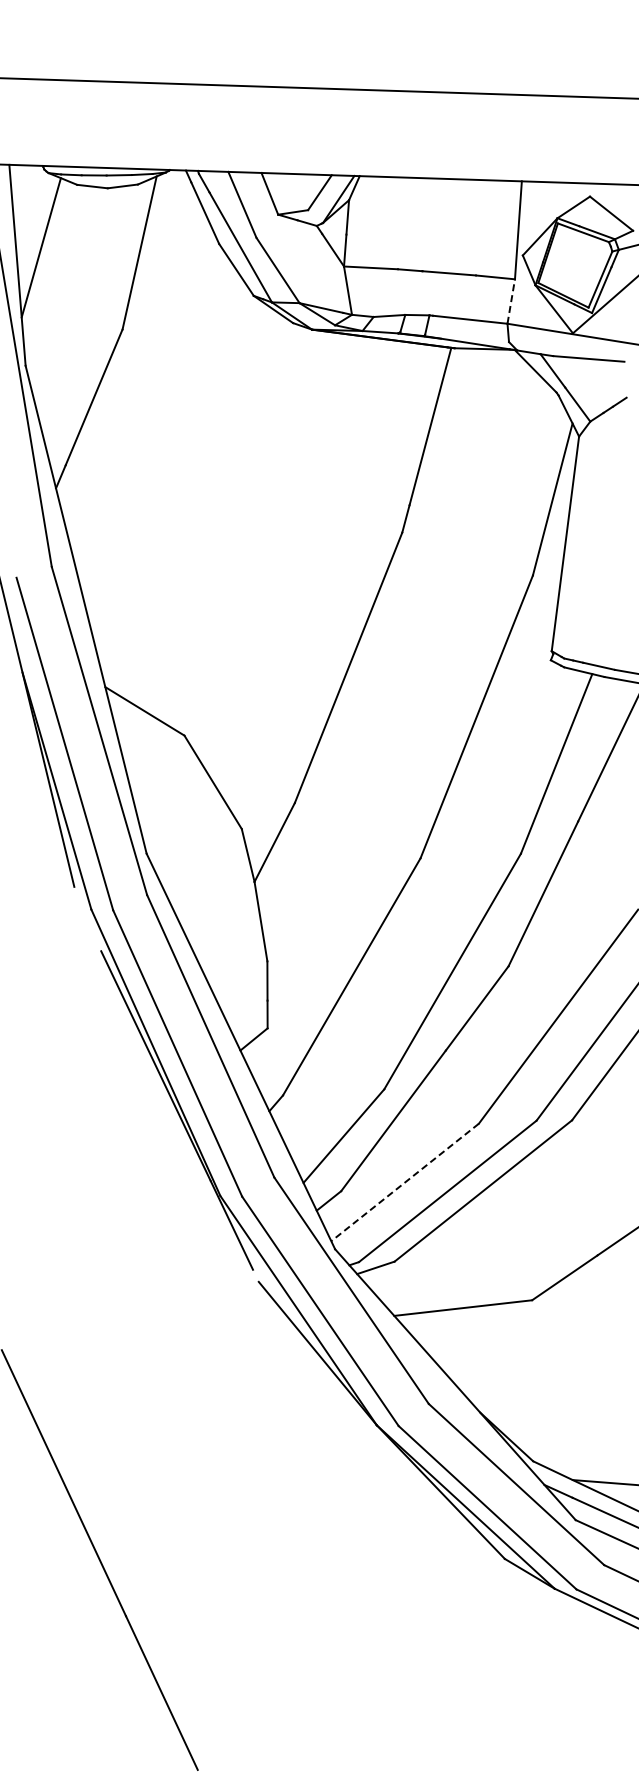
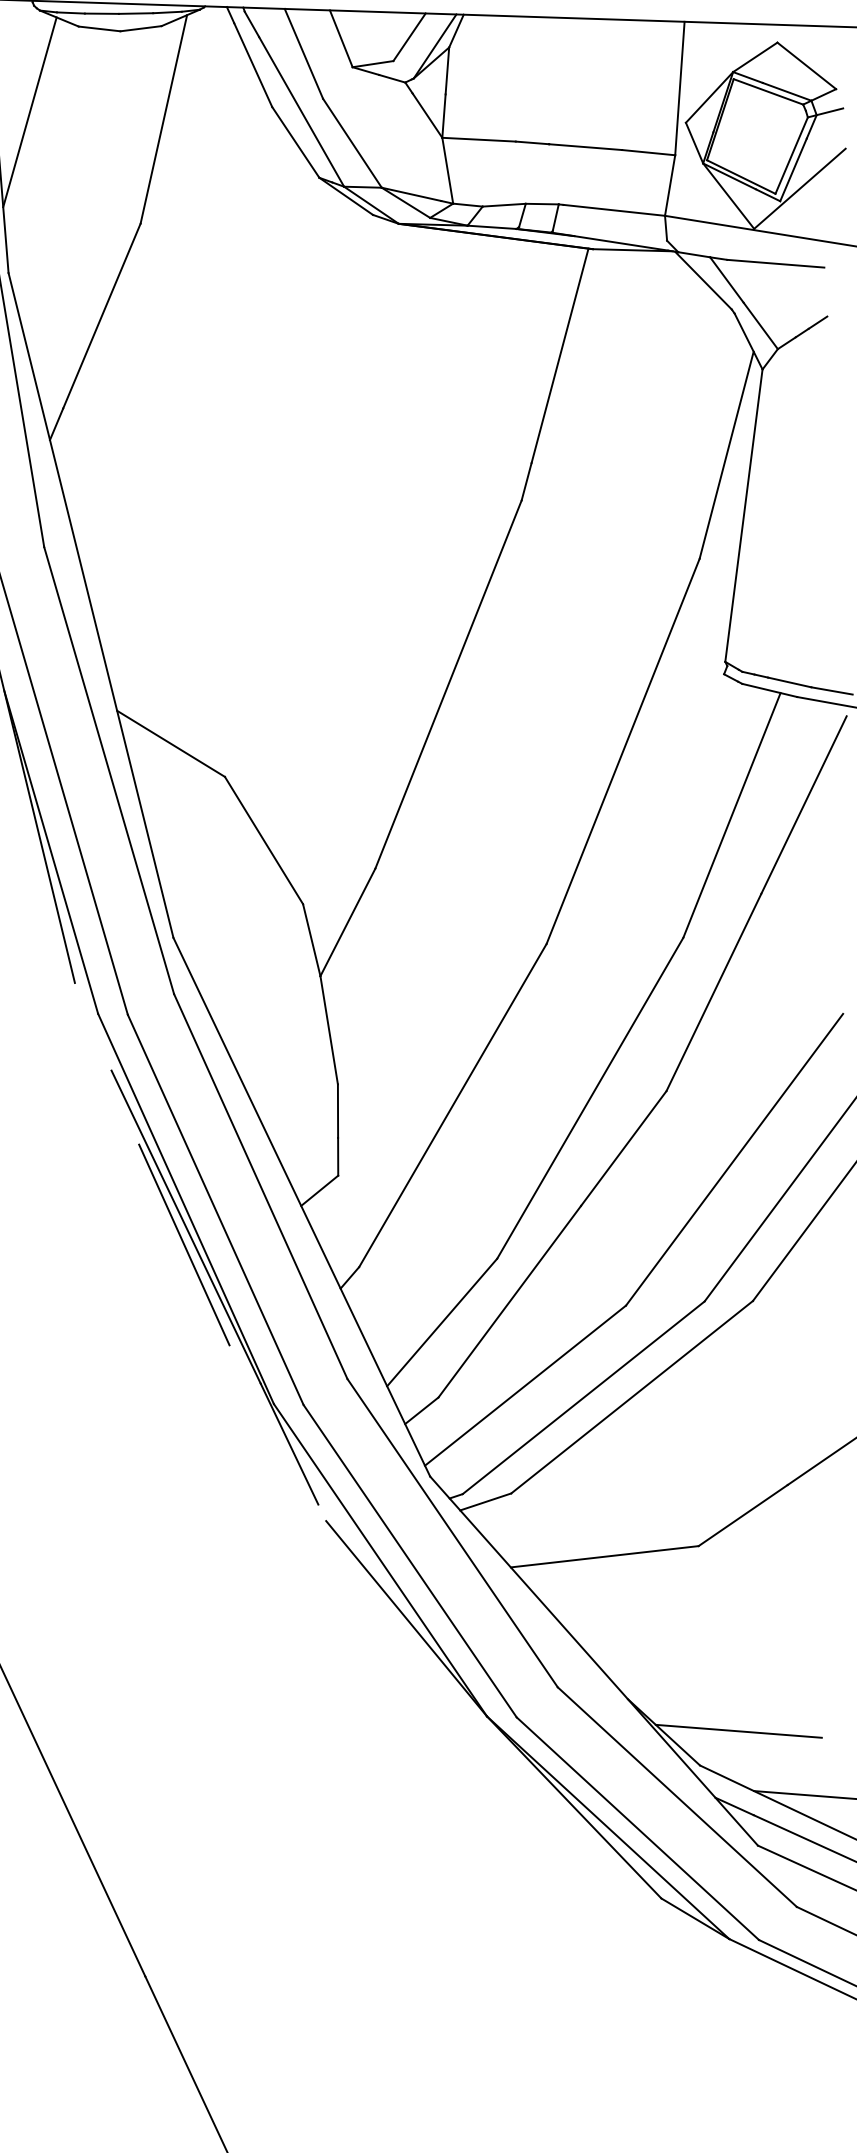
line: (511, 301) -> (670, 185), dashed -> solid
line: (154, 1078) -> (184, 1243), added
line: (404, 1182) -> (524, 1385), dashed -> solid
line: (561, 1435) -> (738, 1730), added

